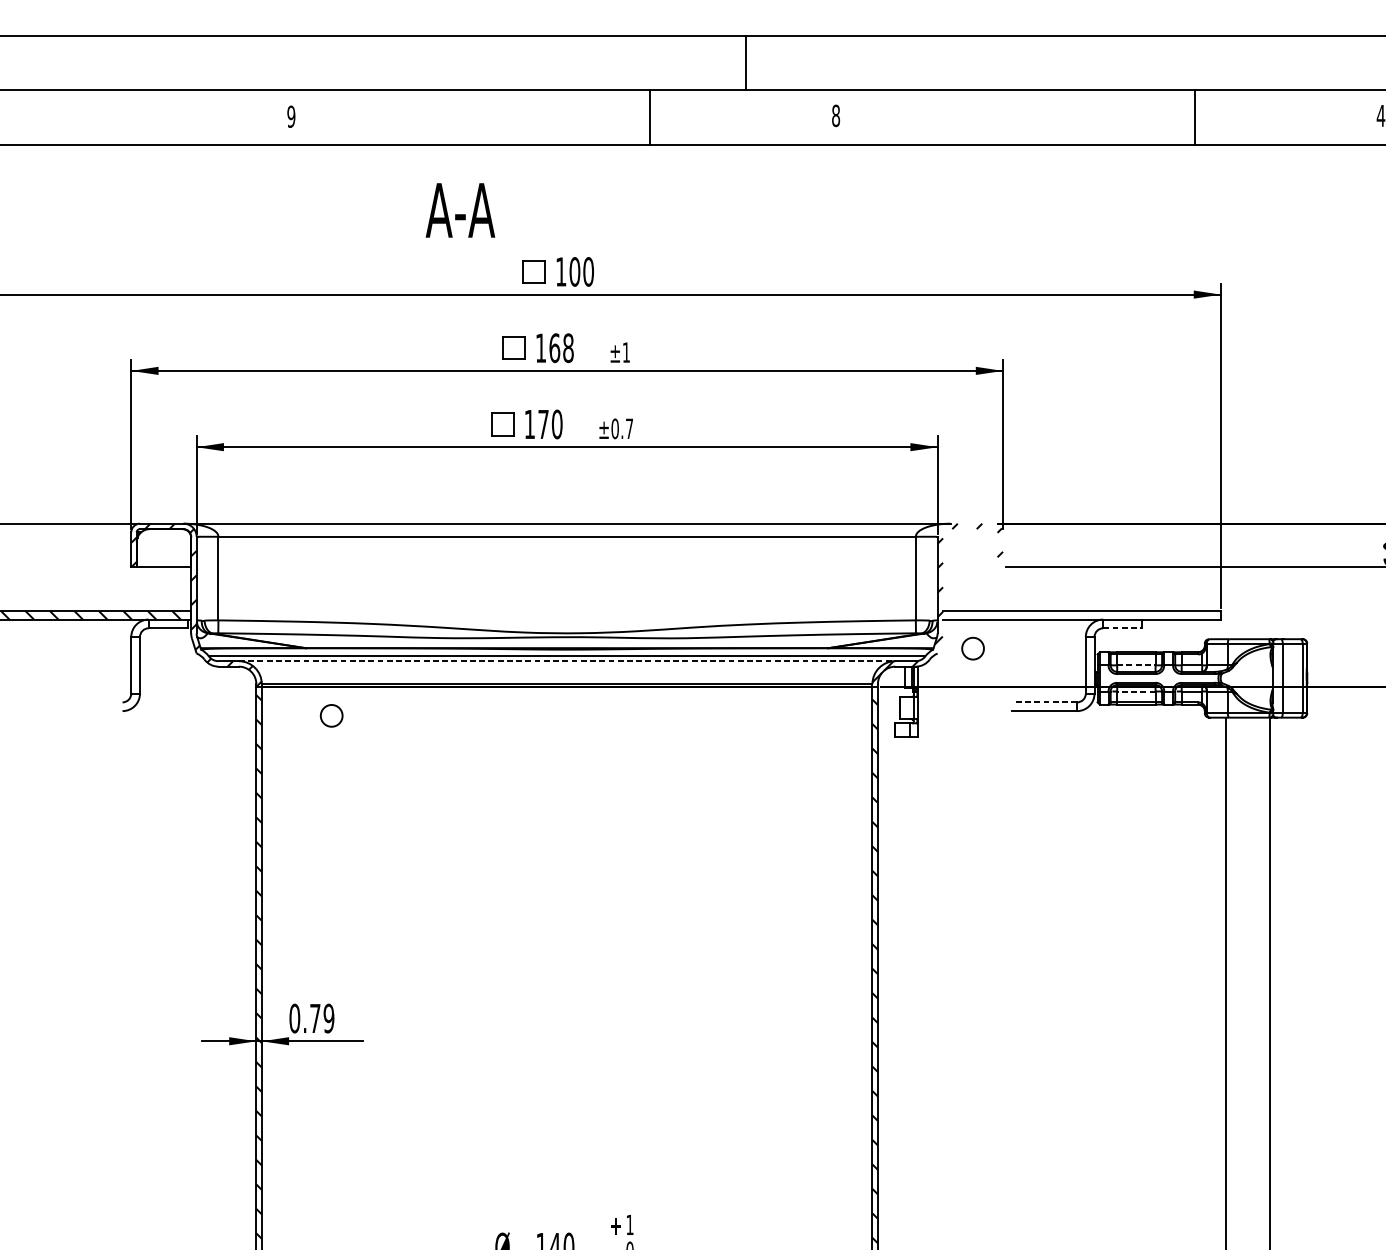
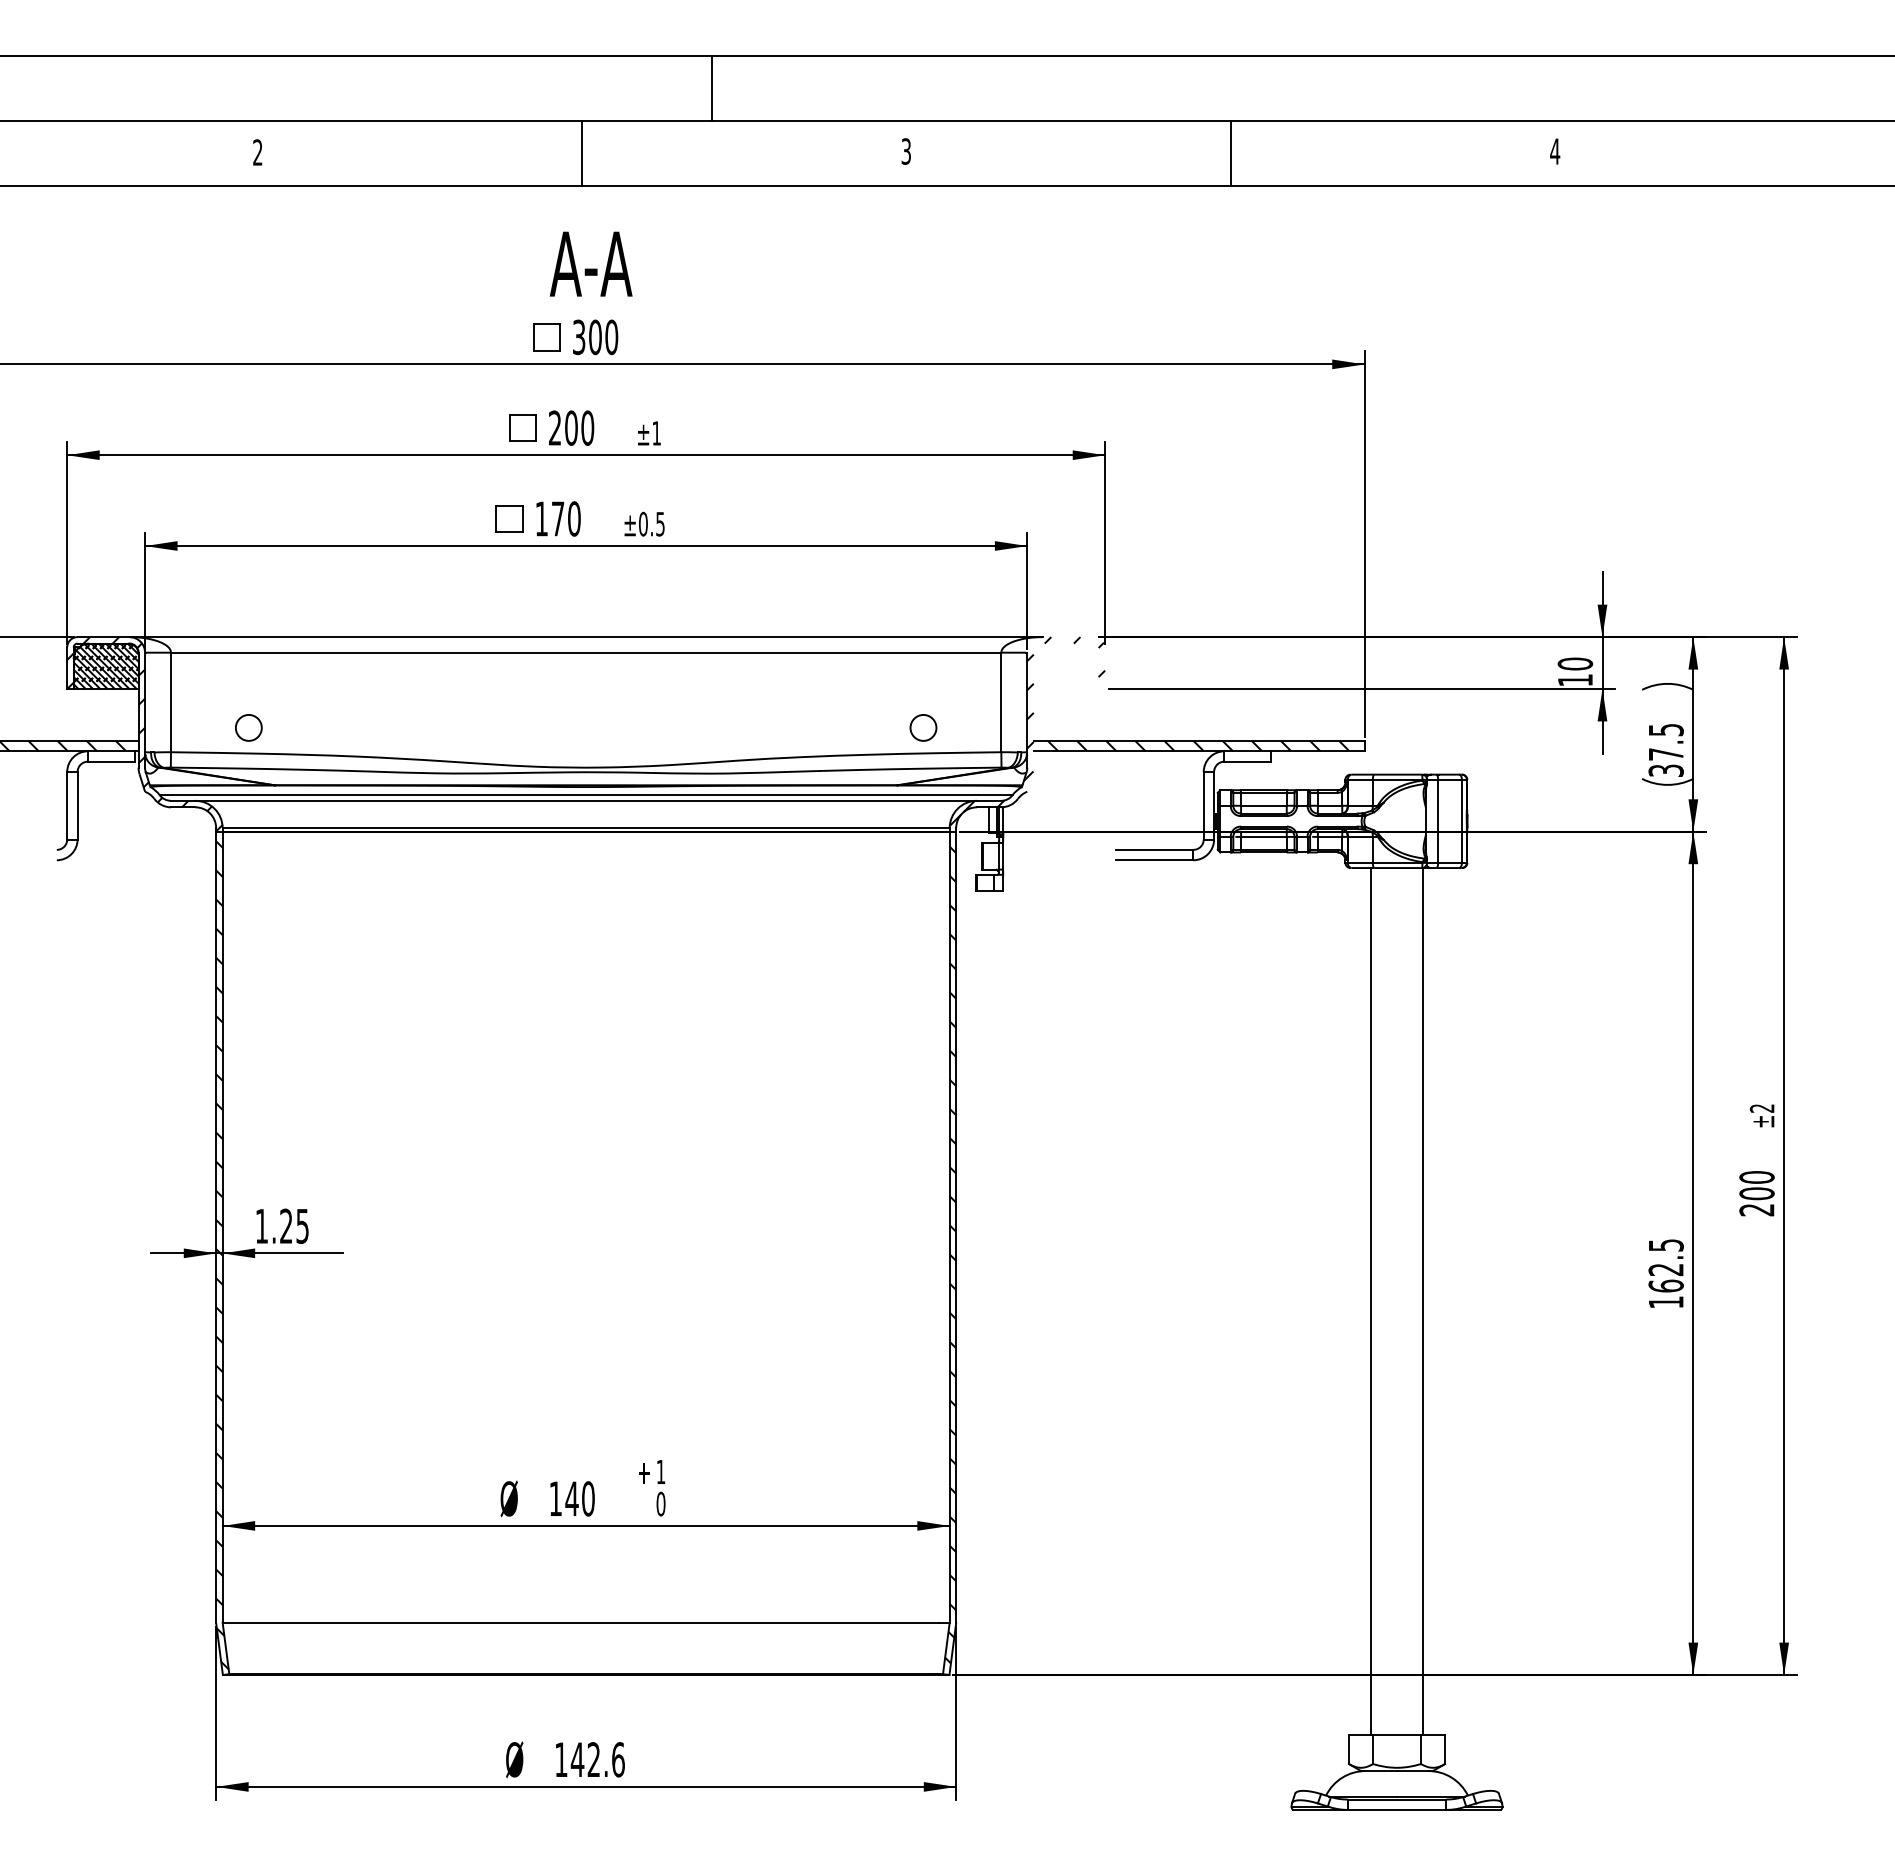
line: (745, 62) -> (711, 88), moved
text: (836, 115) -> (906, 151), 8 -> 3
text: (291, 116) -> (257, 152), 9 -> 2
line: (649, 116) -> (581, 152), moved
line: (1194, 116) -> (1230, 152), moved
text: (459, 209) -> (590, 263), moved
text: (561, 272) -> (579, 337), 100 -> 300
text: (554, 347) -> (571, 427), 168 -> 200
text: (629, 429) -> (660, 524), ±0.7 -> ±0.5
hatch: (163, 548) -> (105, 666), added
hatch: (1081, 614) -> (1198, 745), added
line: (1123, 628) -> (1248, 761), dashed -> solid
circle: (973, 648) -> (923, 727), moved
line: (567, 660) -> (586, 800), dashed -> solid
line: (1136, 665) -> (1263, 805), dashed -> solid
line: (1136, 691) -> (1263, 836), dashed -> solid
line: (1044, 702) -> (1154, 849), dashed -> solid
circle: (331, 715) -> (248, 727), moved
text: (311, 1017) -> (281, 1225), 0.79 -> 1.25

